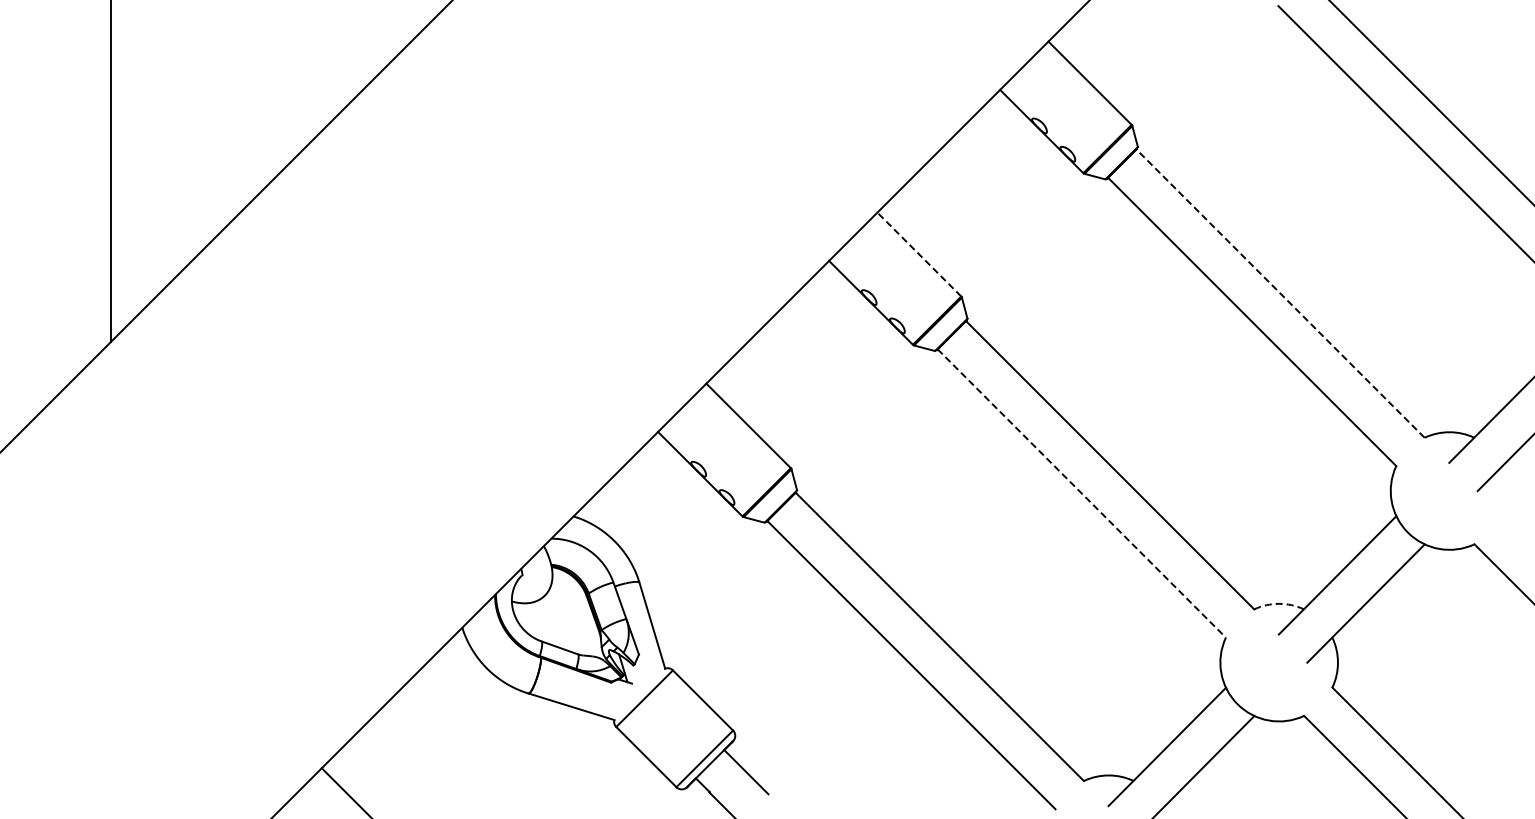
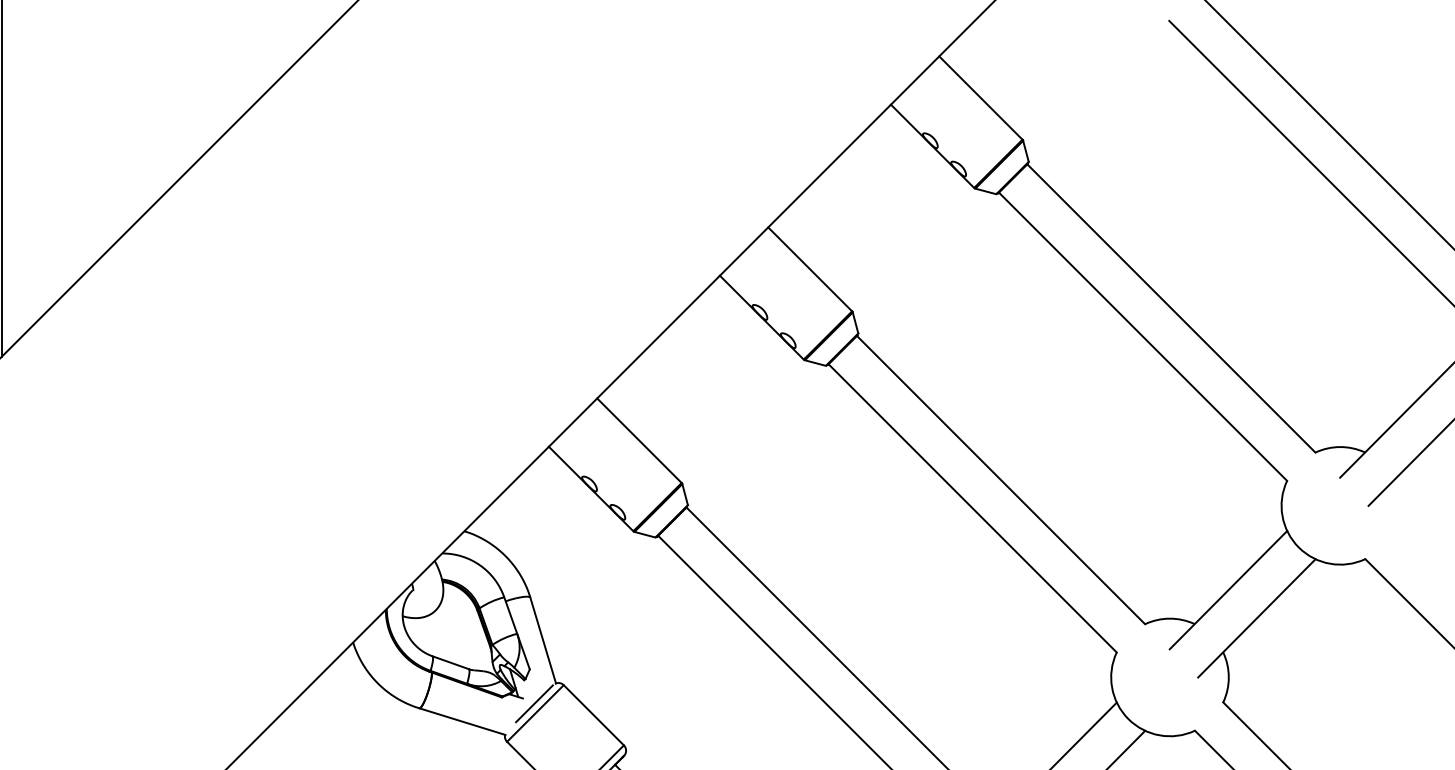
line: (919, 254) -> (810, 269), dashed -> solid
line: (1280, 293) -> (1171, 308), dashed -> solid
line: (1081, 493) -> (972, 508), dashed -> solid
arc: (1279, 603) -> (1170, 618), dashed -> solid
line: (643, 688) -> (534, 703), added

